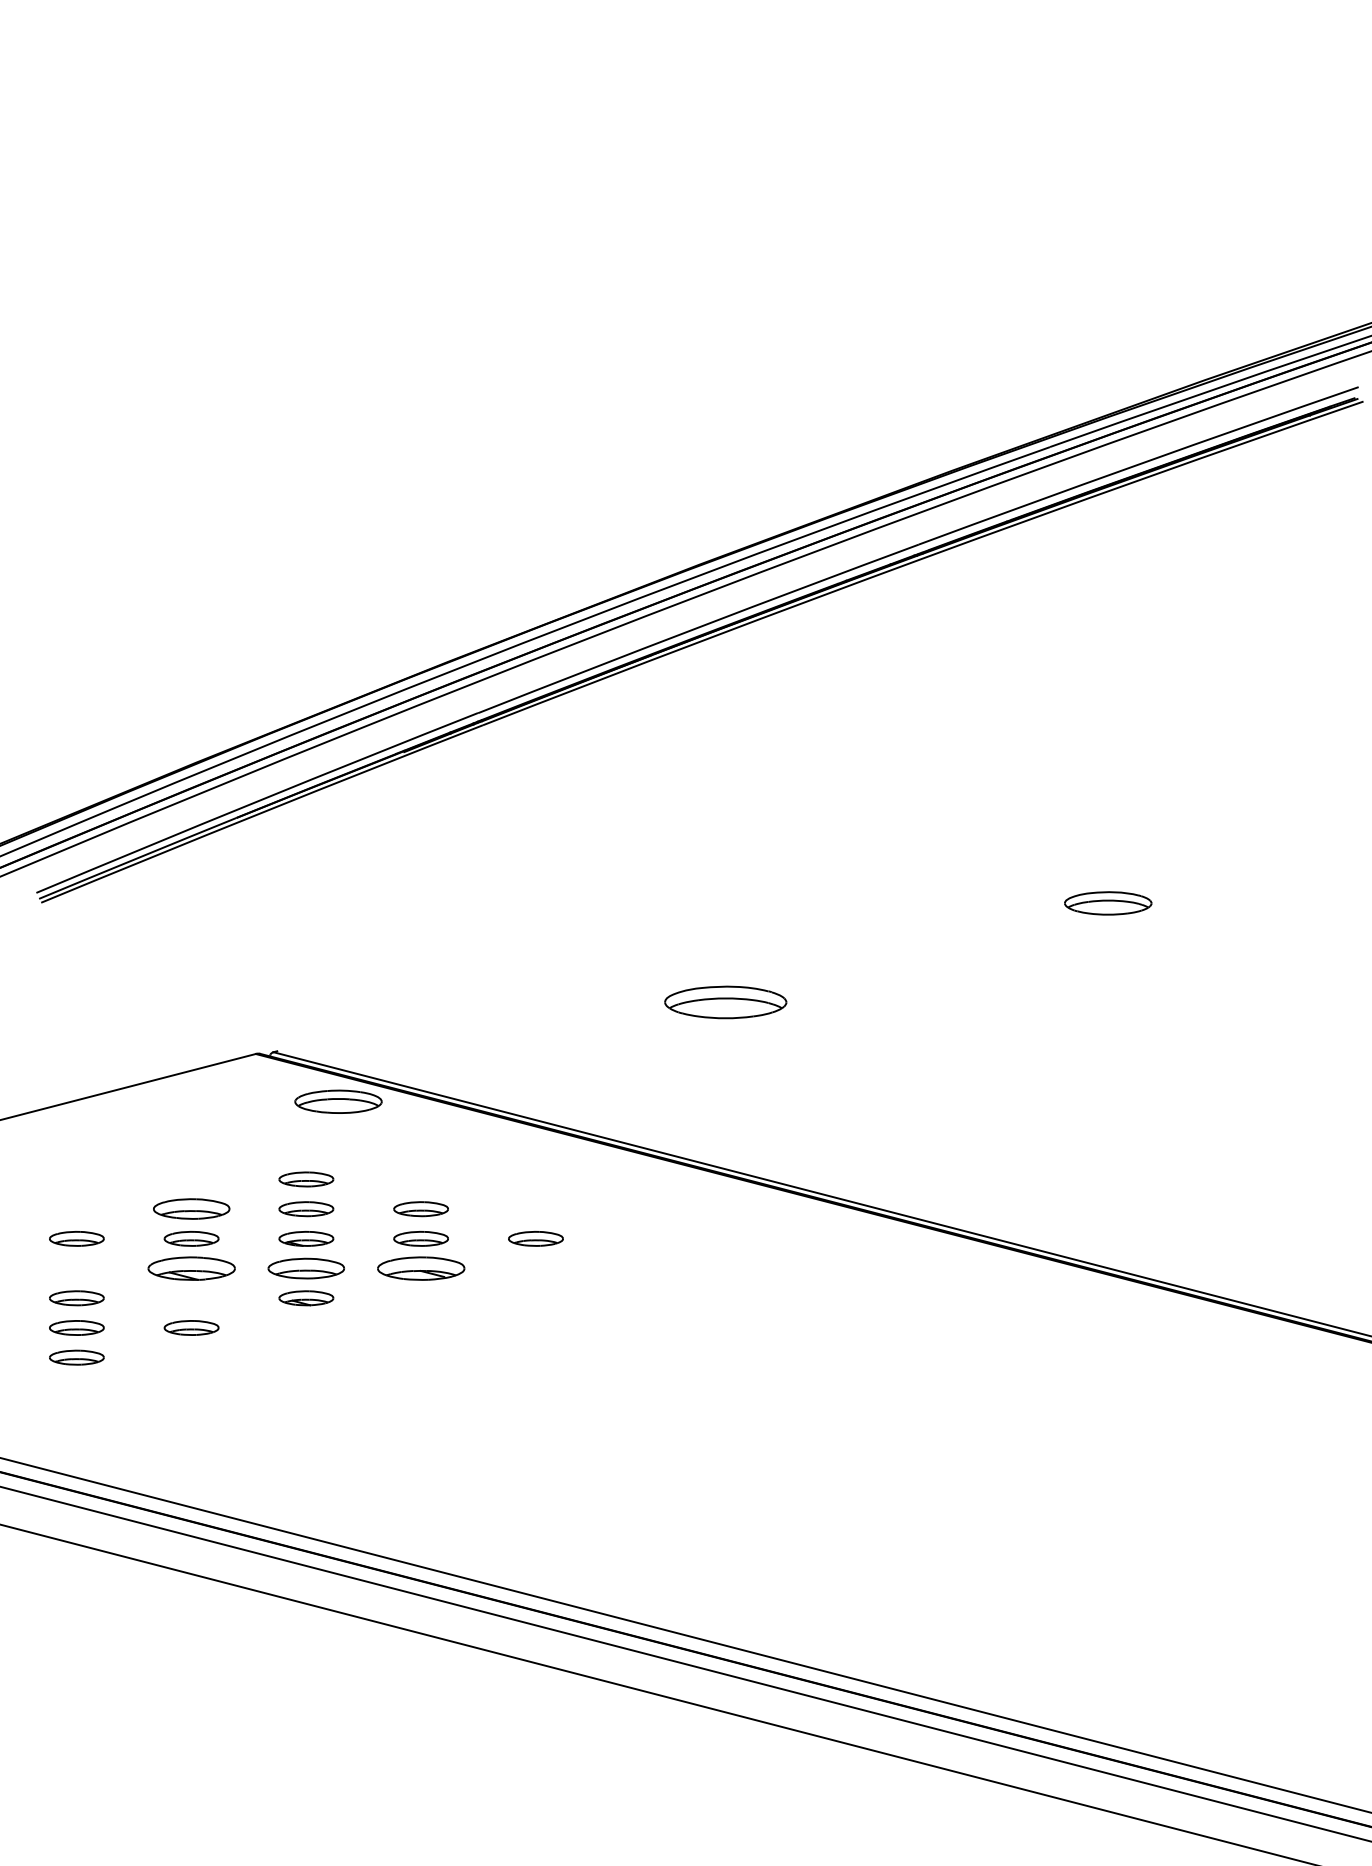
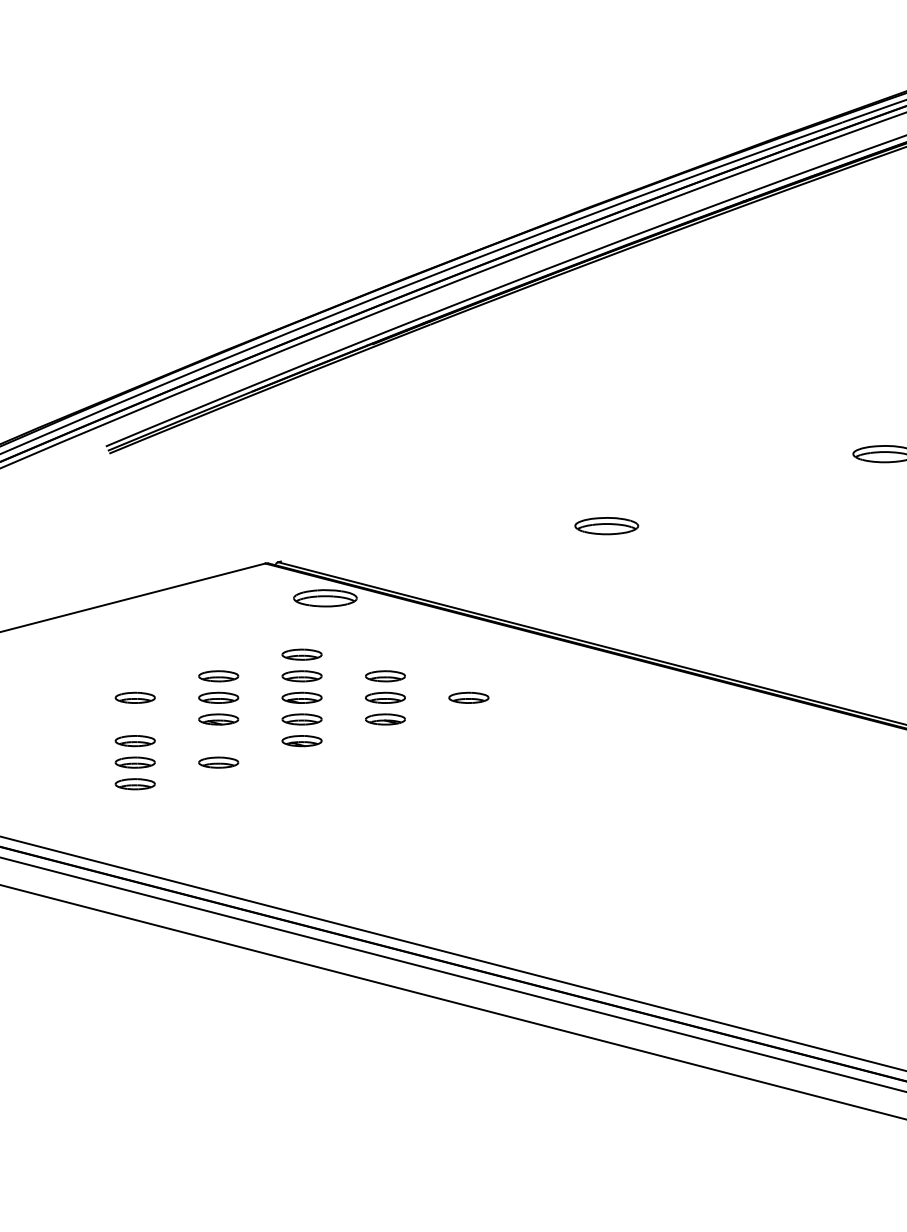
part: (725, 1002) -> (606, 526), size x0.71
part: (191, 1209) -> (218, 676), size x0.71
part: (191, 1268) -> (218, 719), size x0.62
part: (306, 1268) -> (302, 719), size x0.71
part: (420, 1268) -> (385, 719), size x0.62

